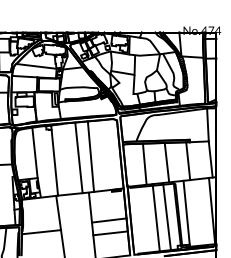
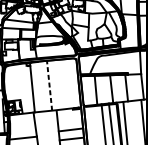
line: (34, 152) -> (18, 81), removed
line: (90, 156) -> (57, 84), removed
line: (78, 157) -> (49, 85), solid -> dashed

